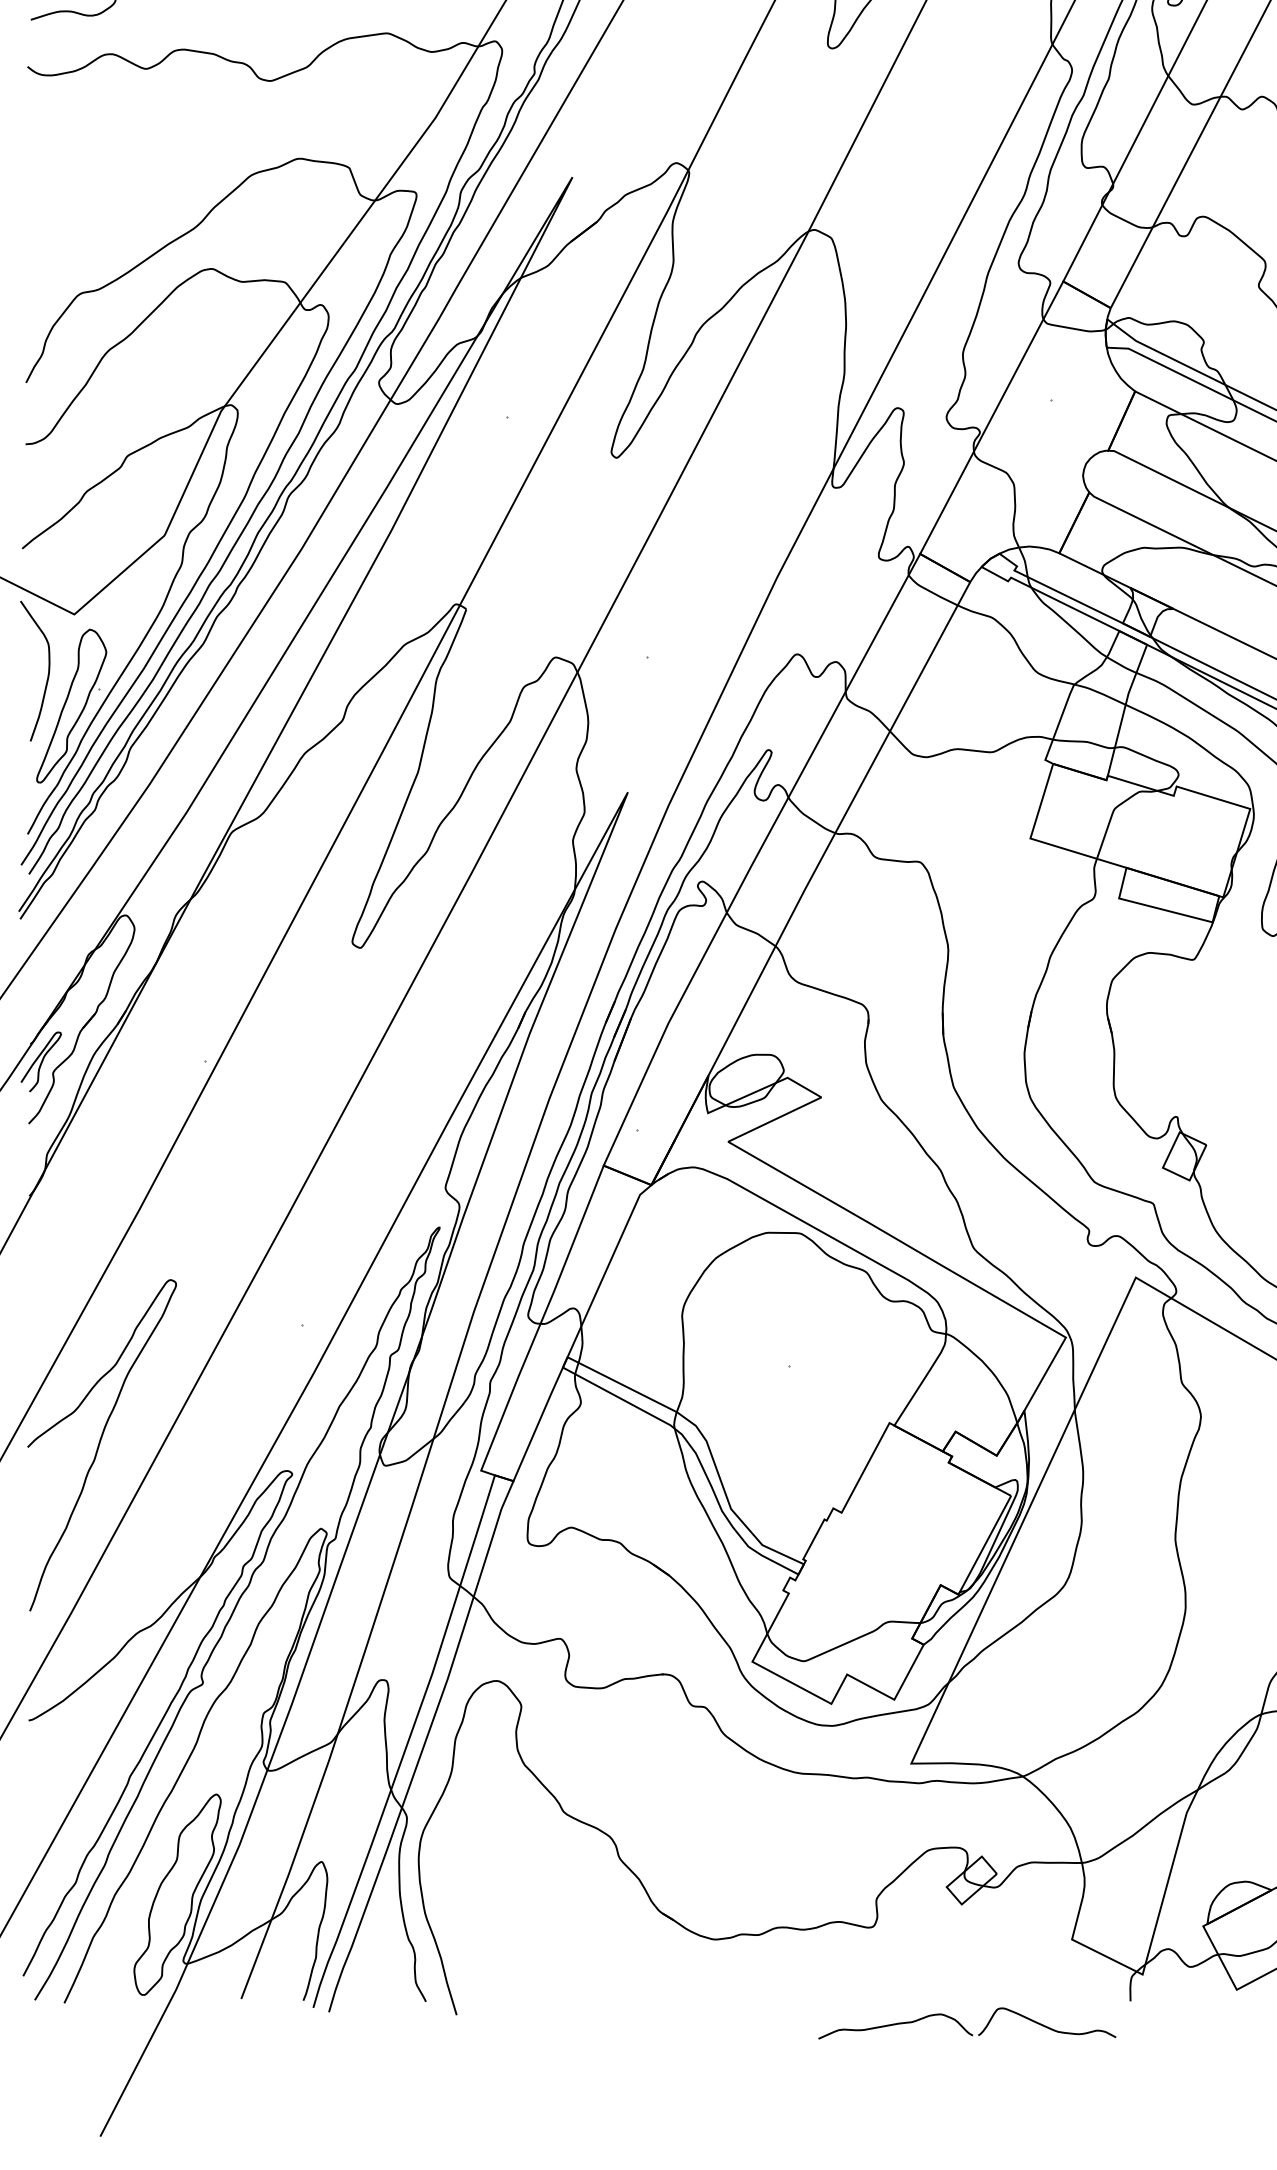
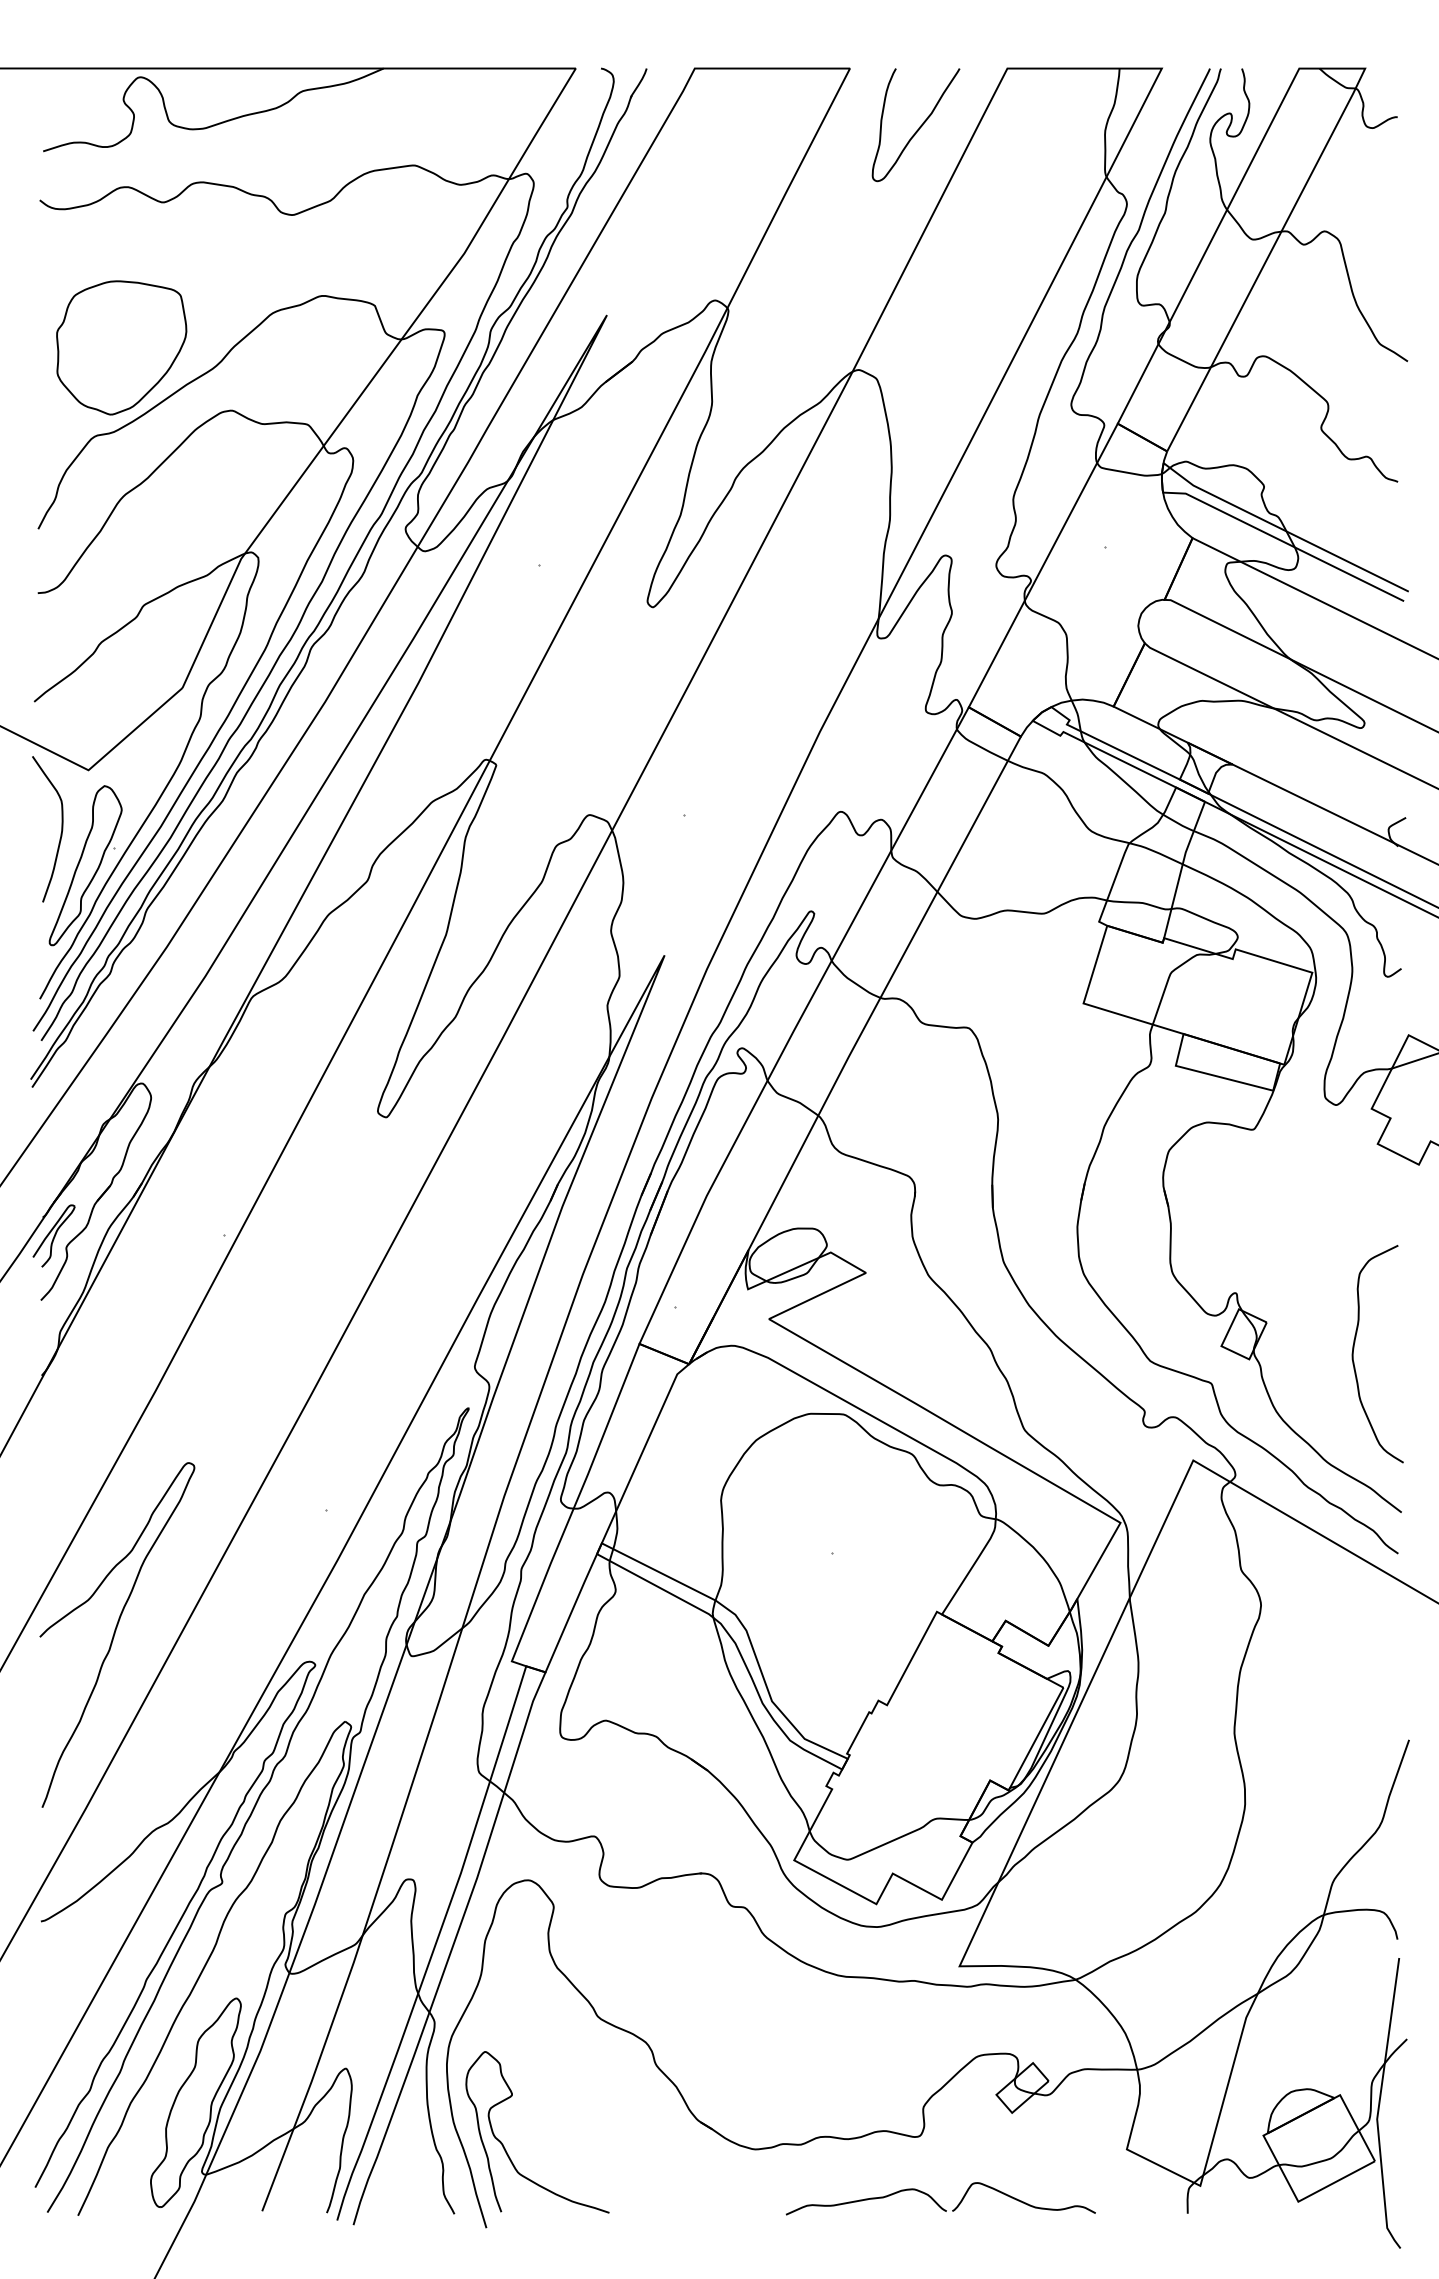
part: (106, 208) -> (121, 347), added
curve: (475, 1938) -> (505, 2148), added
part: (966, 2023) -> (940, 2198), moved

